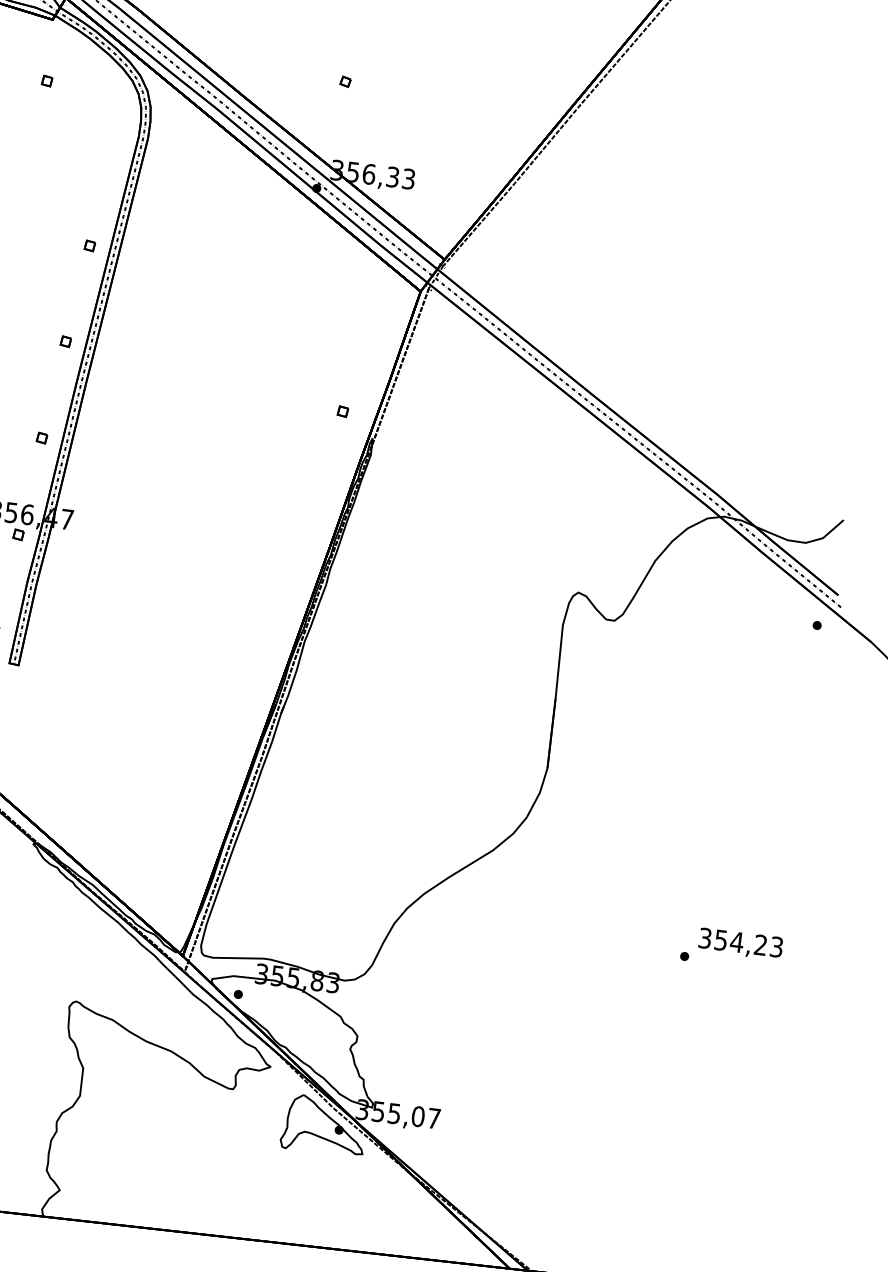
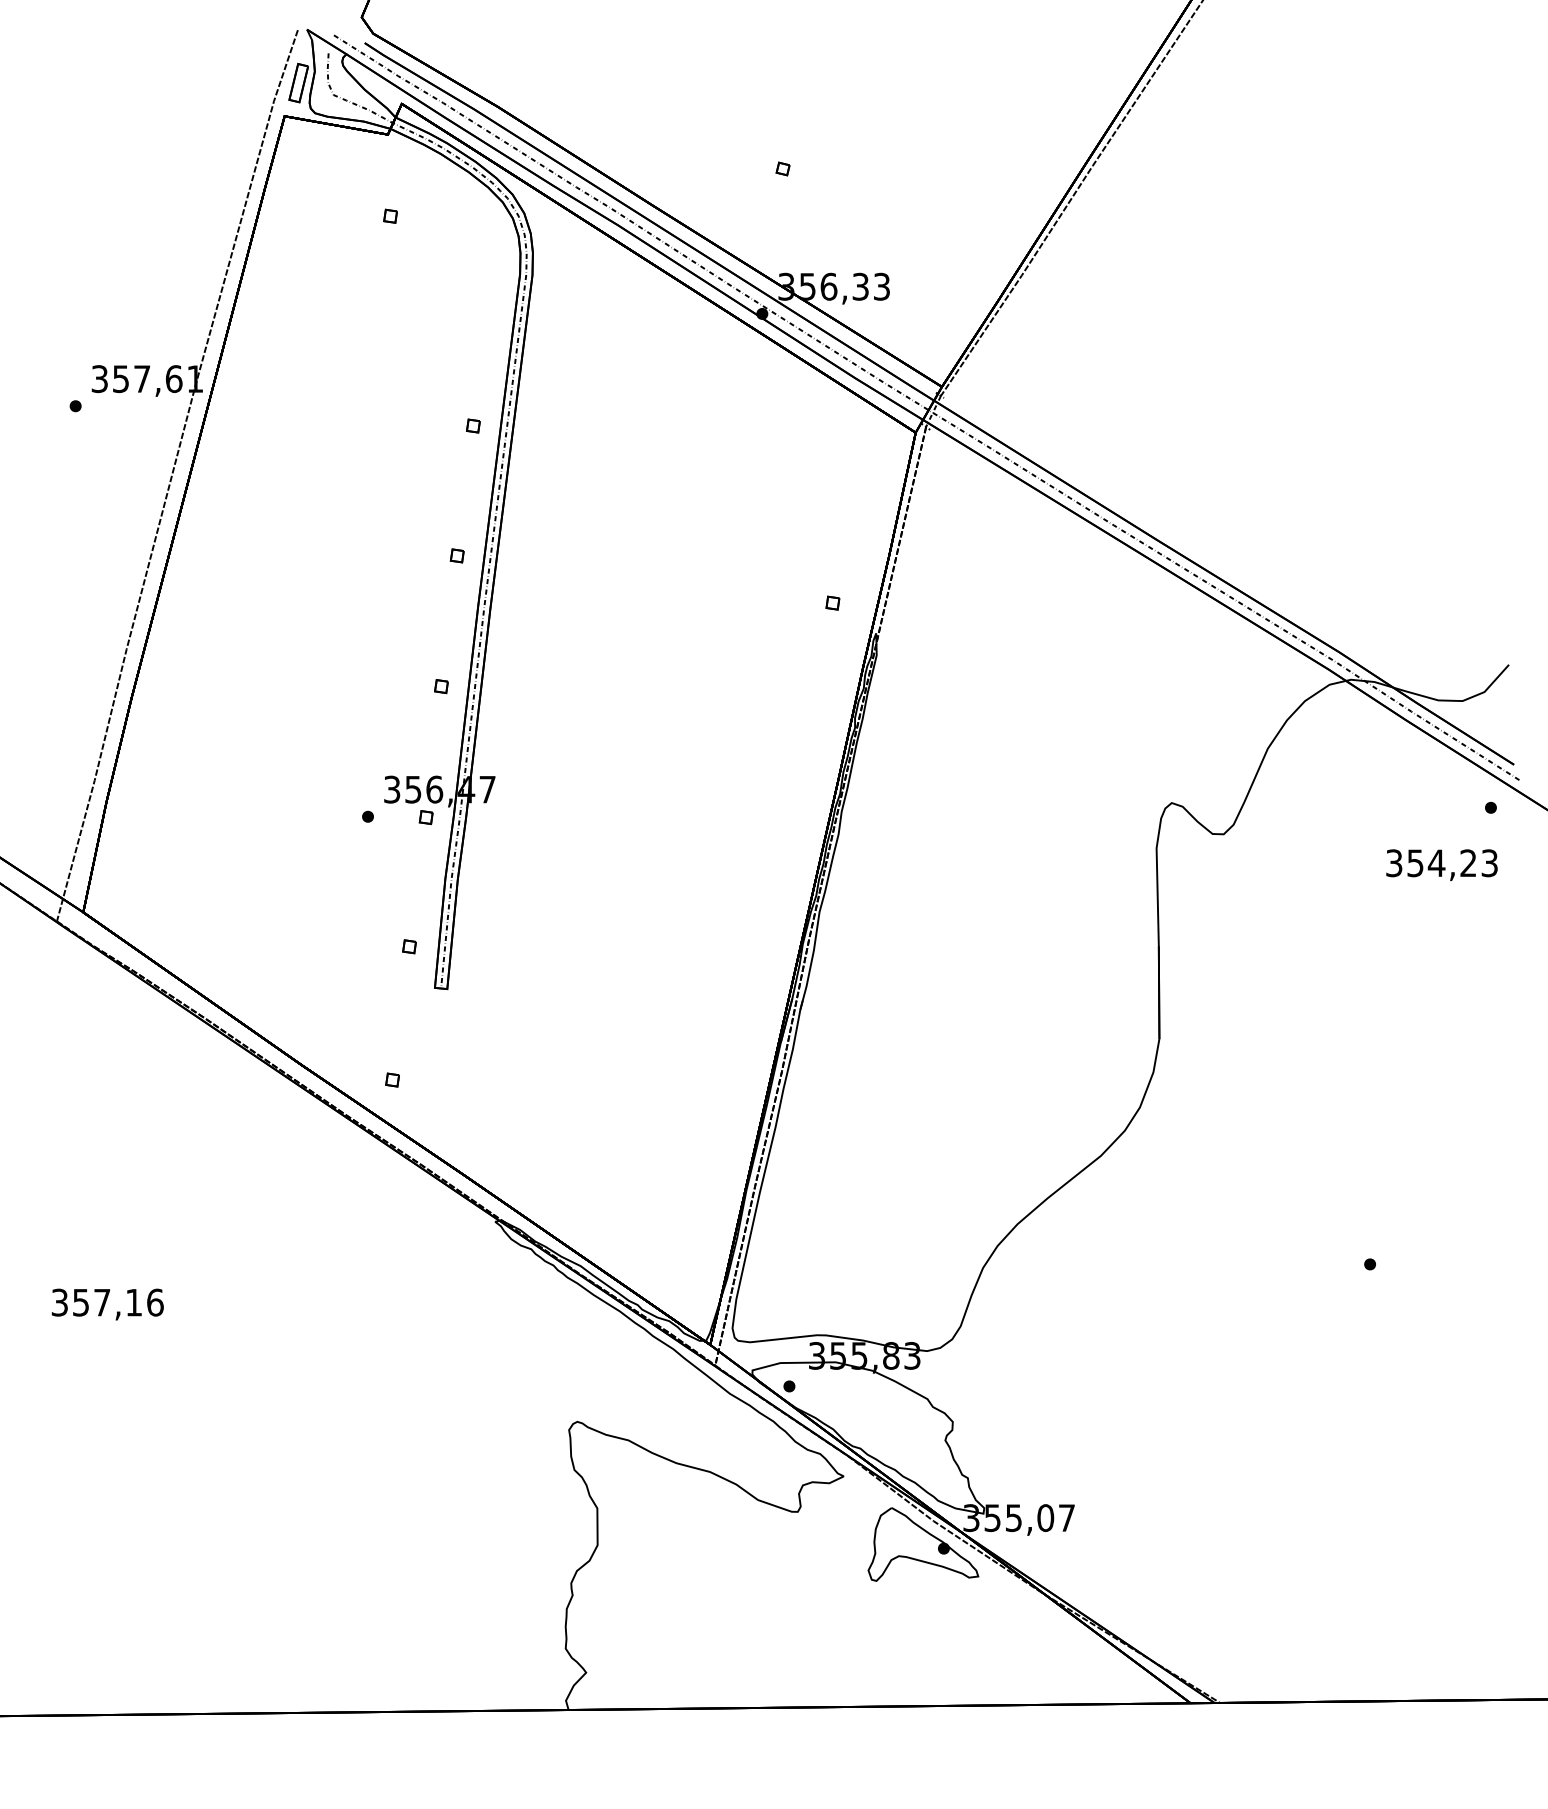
text: (740, 943) -> (1441, 864), moved

